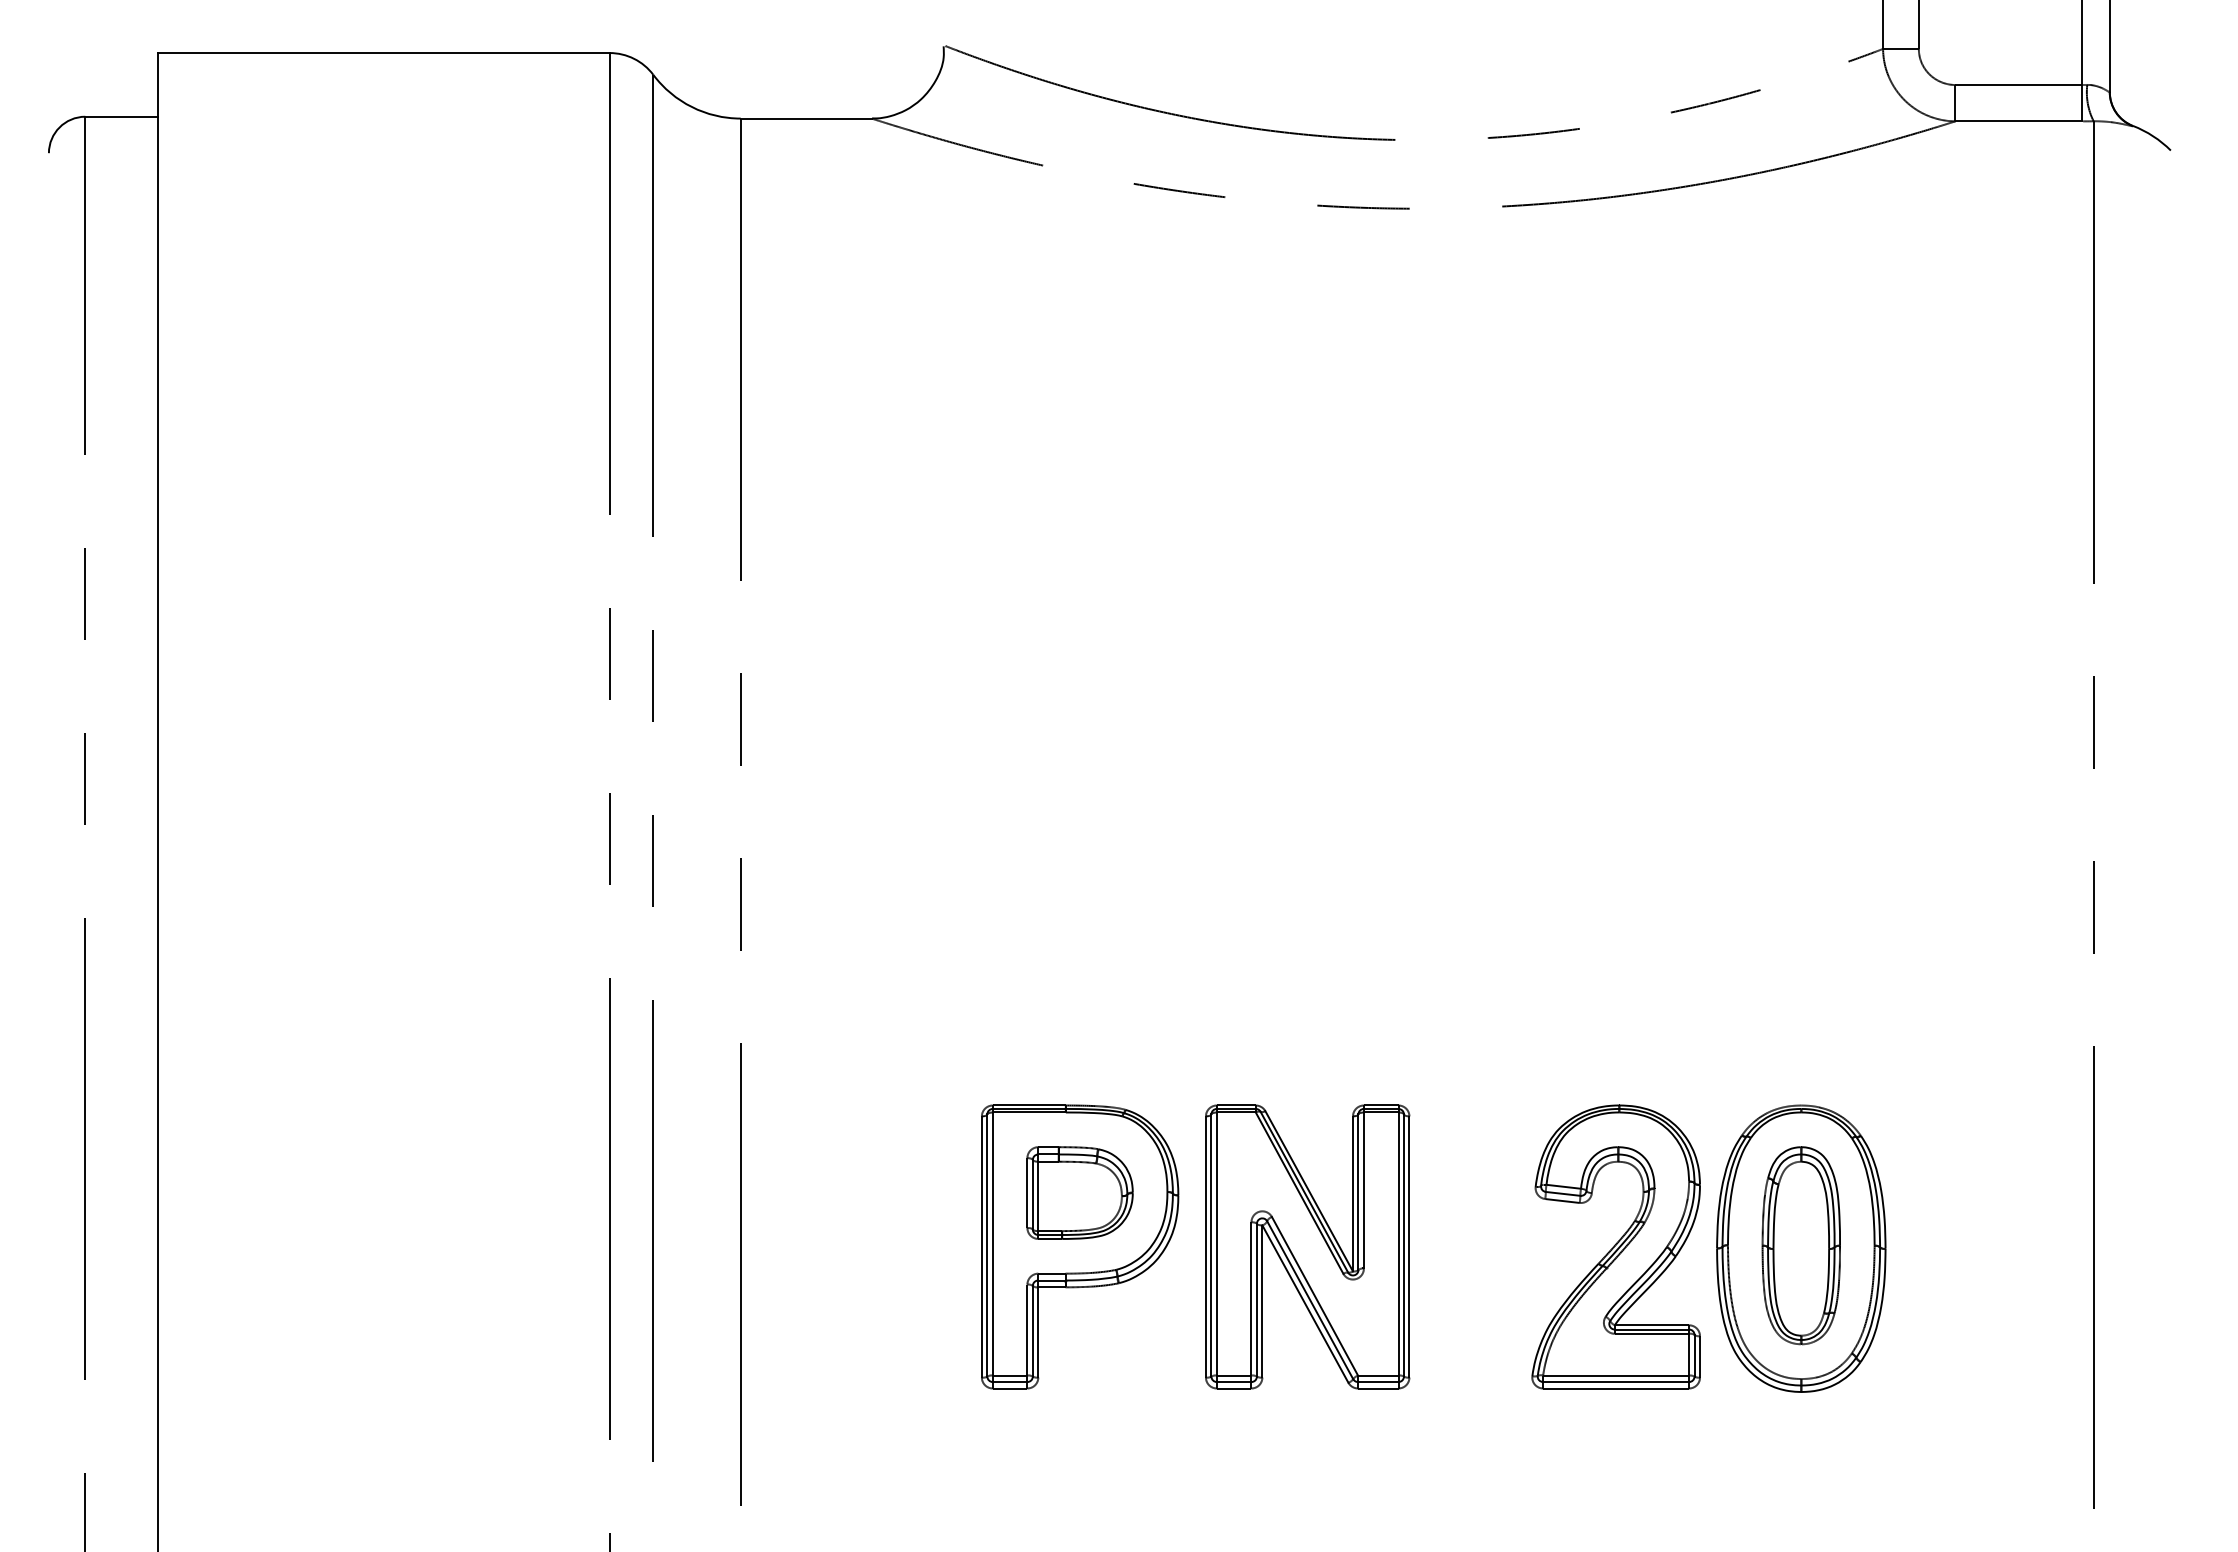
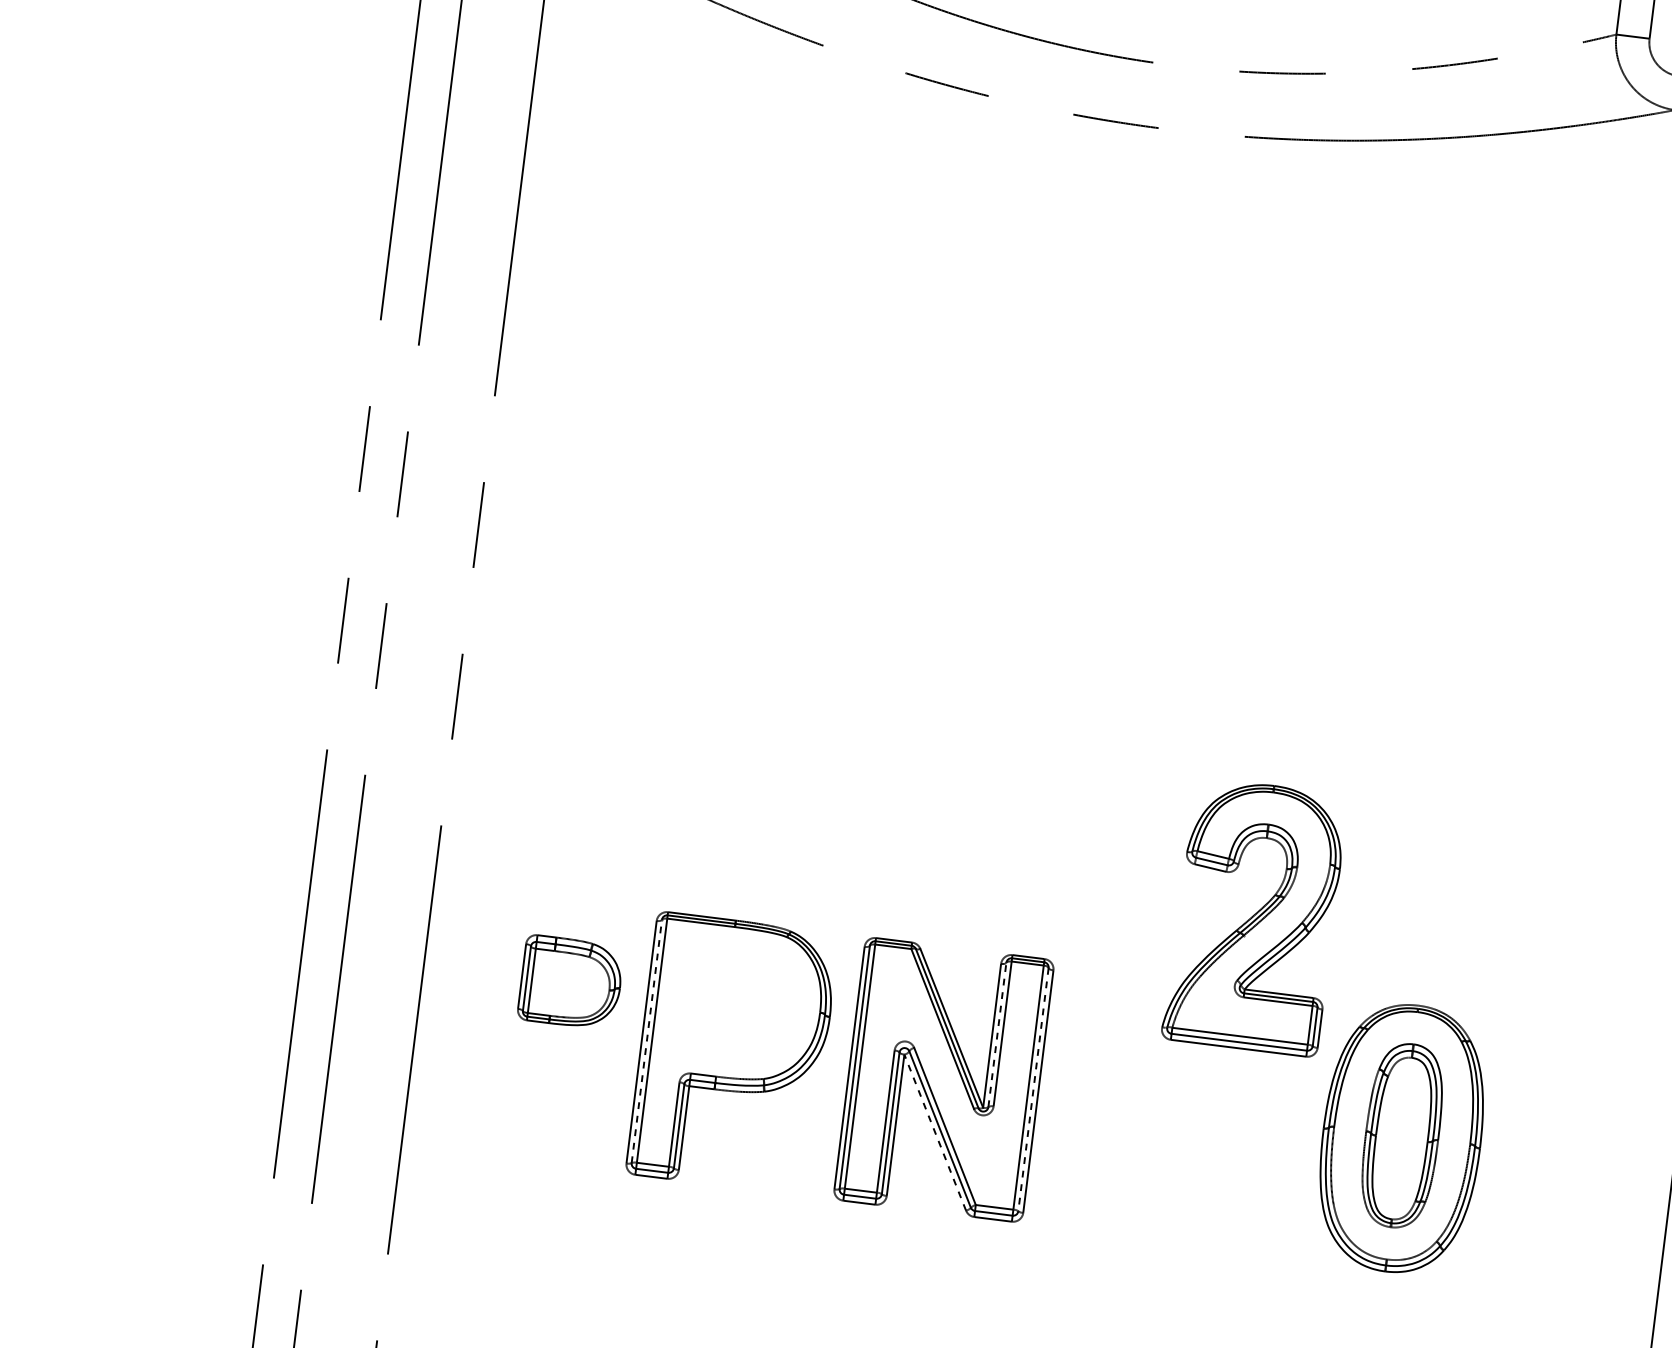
part: (1079, 1192) -> (570, 982), moved
line: (1358, 1192) -> (997, 1035), solid -> dashed
line: (987, 1245) -> (646, 1041), solid -> dashed
line: (1403, 1246) -> (1032, 1090), solid -> dashed
part: (1615, 1246) -> (1254, 916), moved
line: (1305, 1304) -> (935, 1133), solid -> dashed

